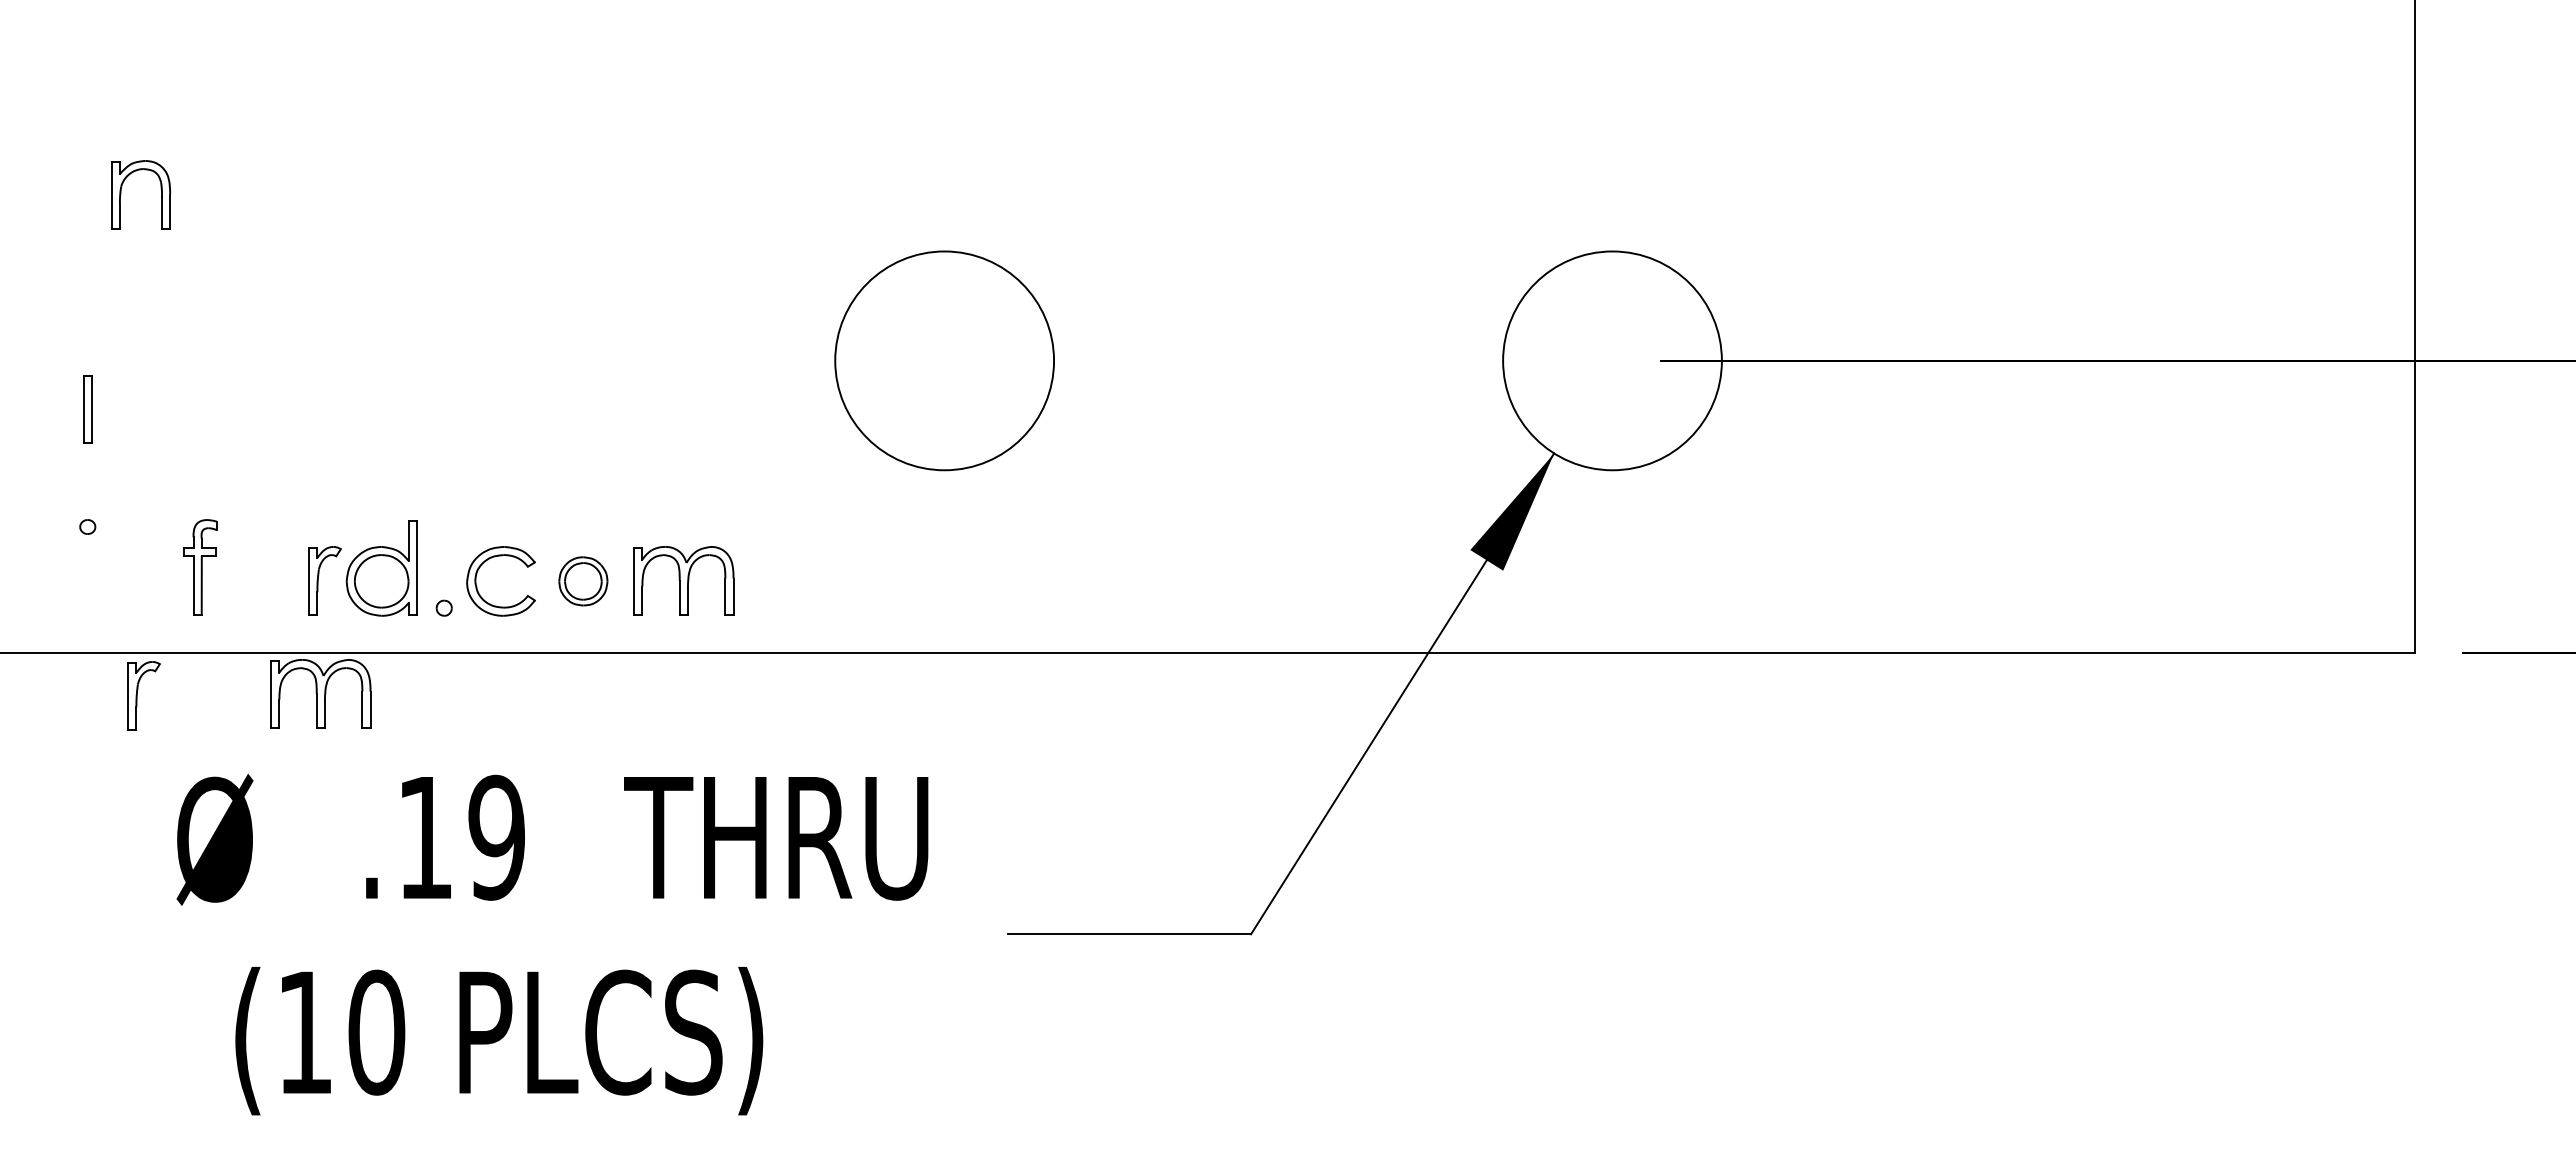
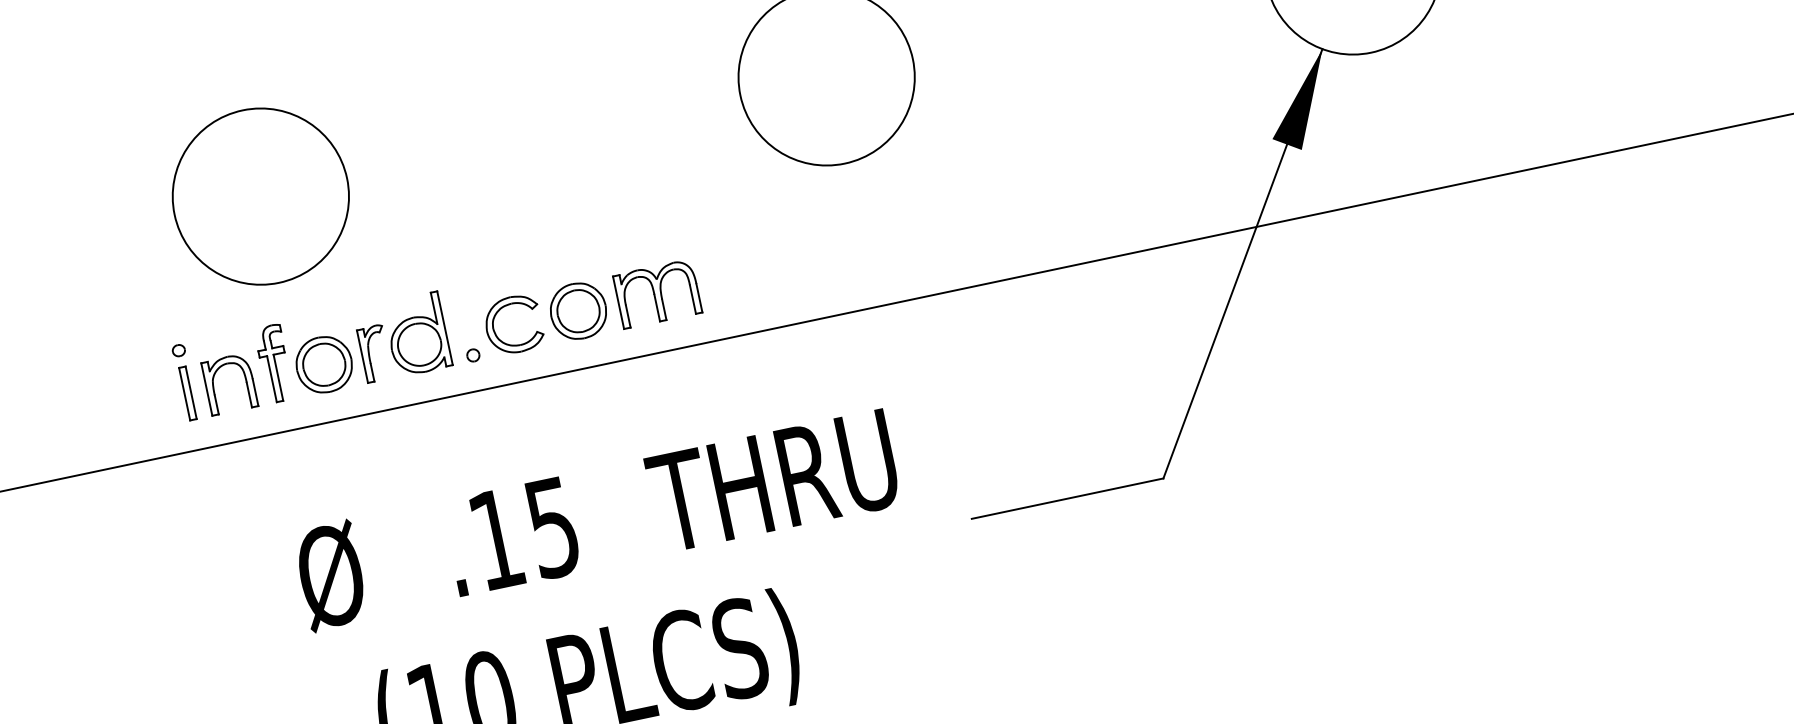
part: (160, 188) -> (244, 376), moved
circle: (226, 360) -> (260, 196), added
part: (87, 409) -> (187, 393), moved
part: (260, 581) -> (324, 364), added
part: (583, 581) -> (578, 311), size x1.43
part: (320, 693) -> (389, 443), removed
part: (143, 695) -> (250, 474), removed
text: (496, 837) -> (552, 527), .19 -> .15

